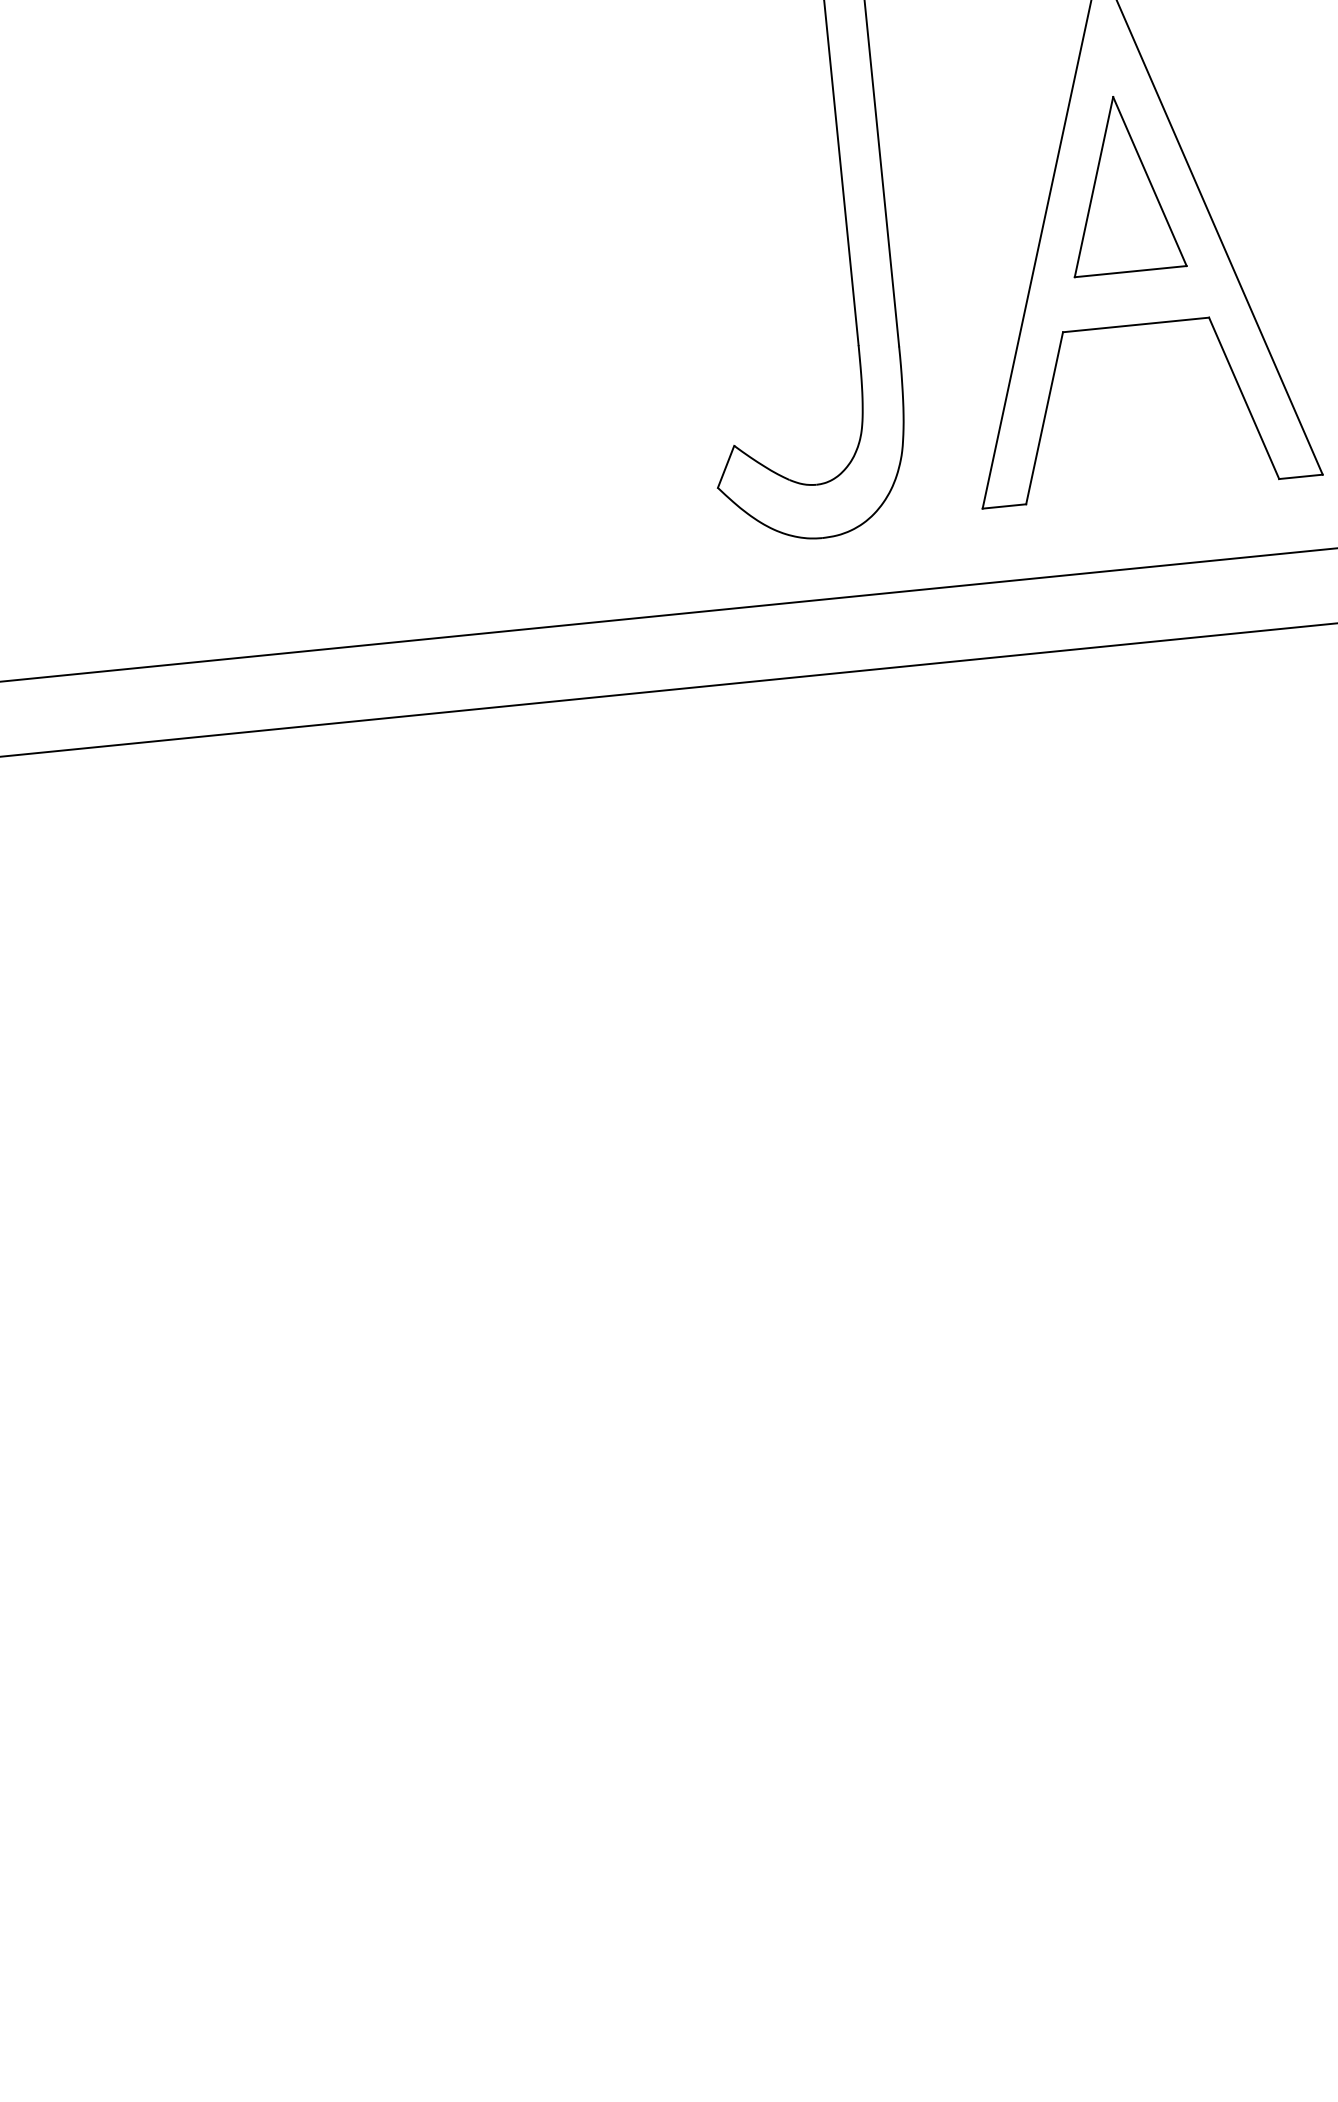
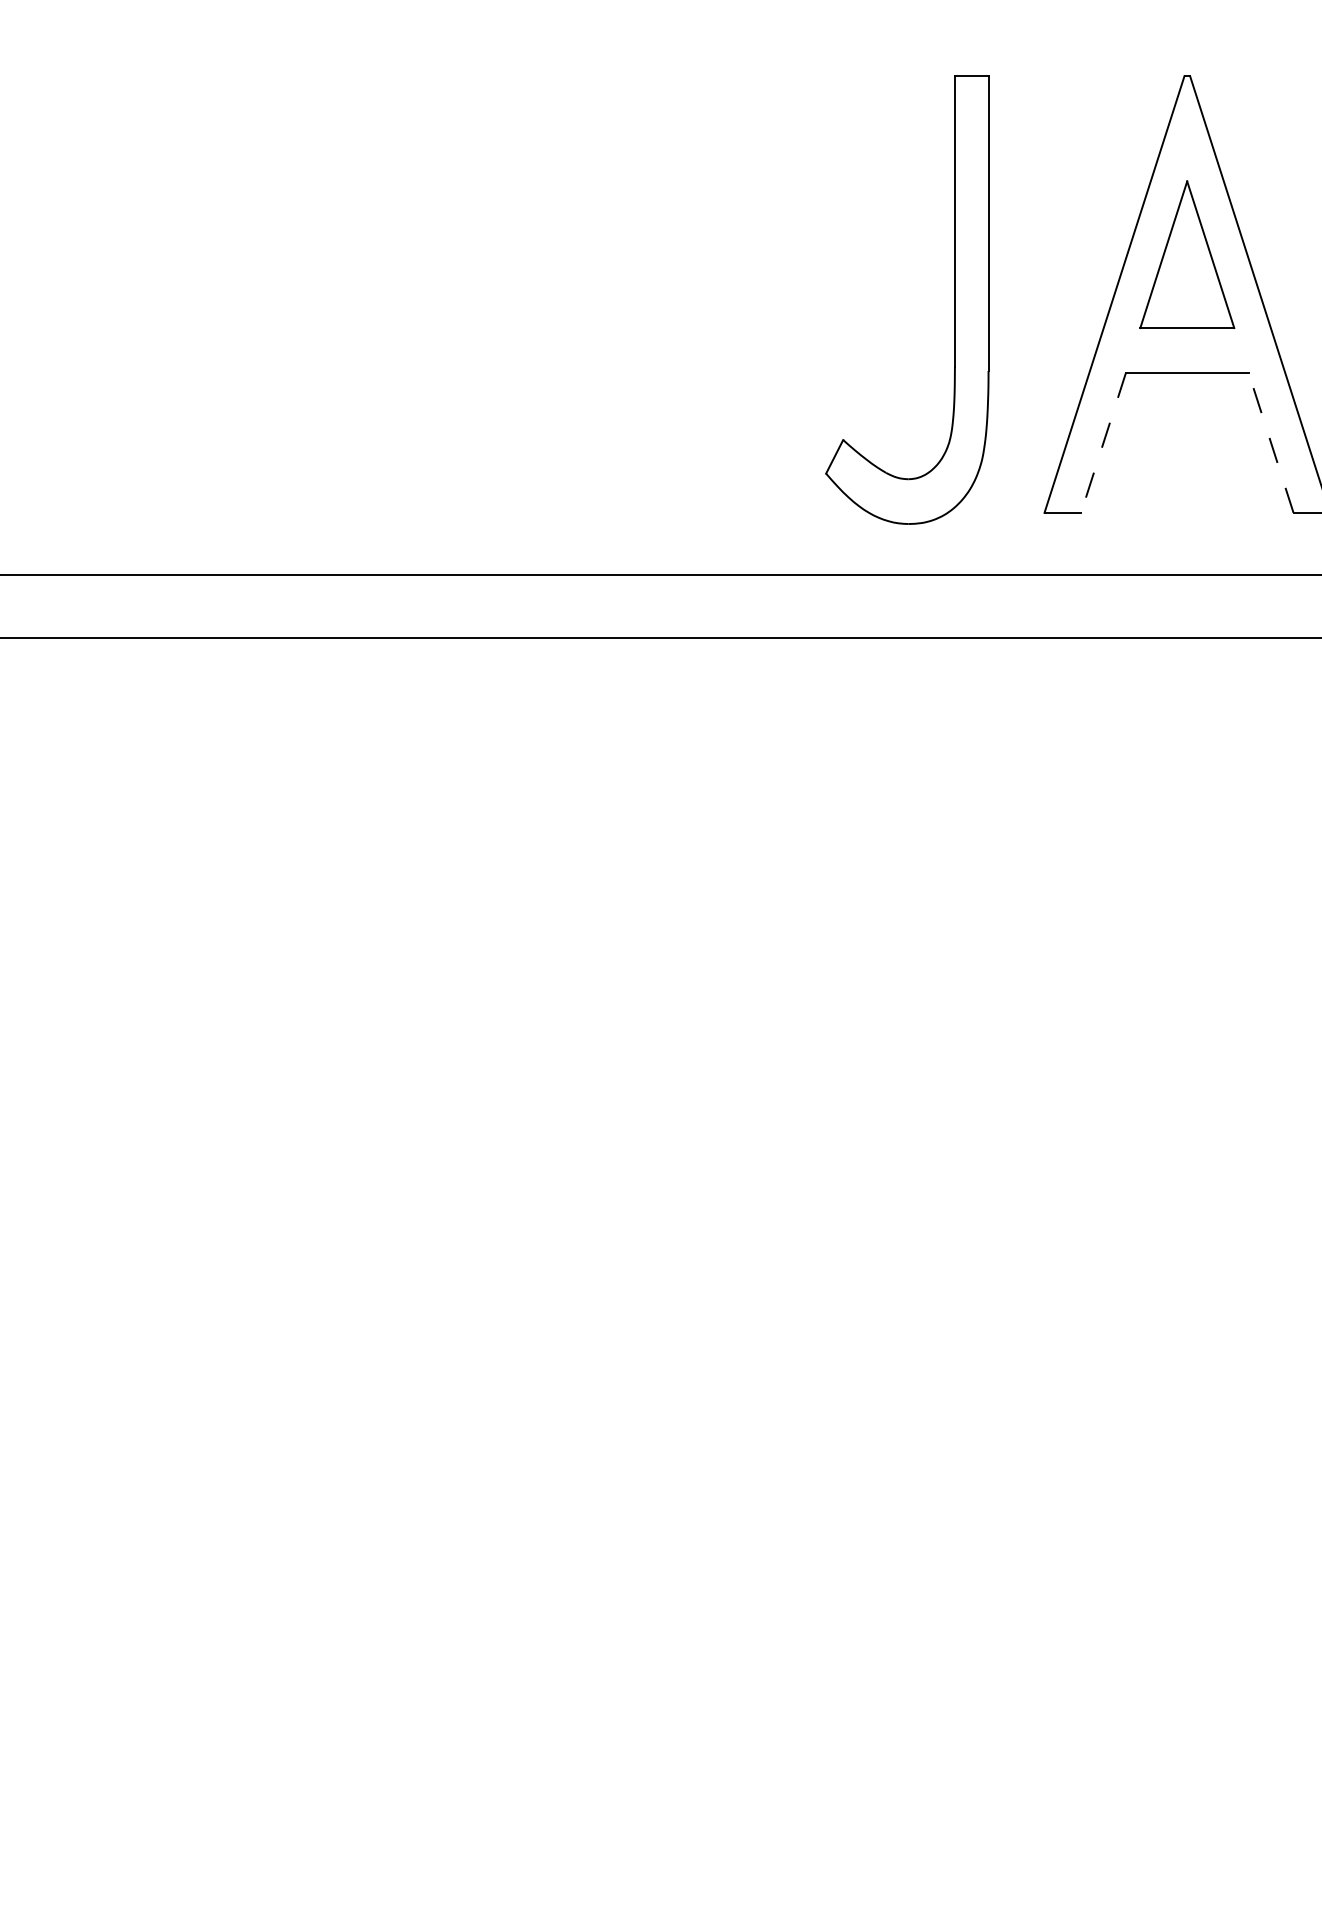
line: (1244, 397) -> (1271, 442), solid -> dashed
line: (1044, 417) -> (1103, 442), solid -> dashed

